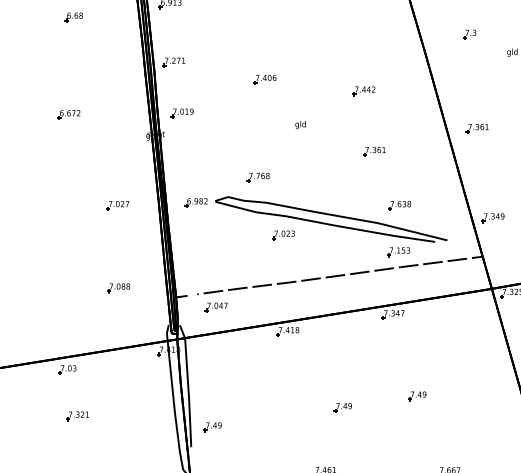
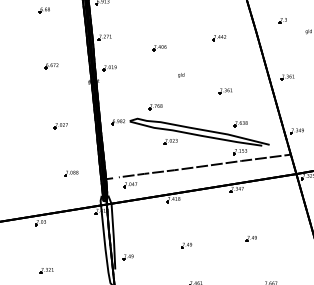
part: (362, 92) -> (218, 38), moved
part: (68, 115) -> (51, 66), moved
part: (116, 206) -> (60, 126), moved
part: (342, 407) -> (186, 245), moved
part: (77, 415) -> (46, 270), moved

